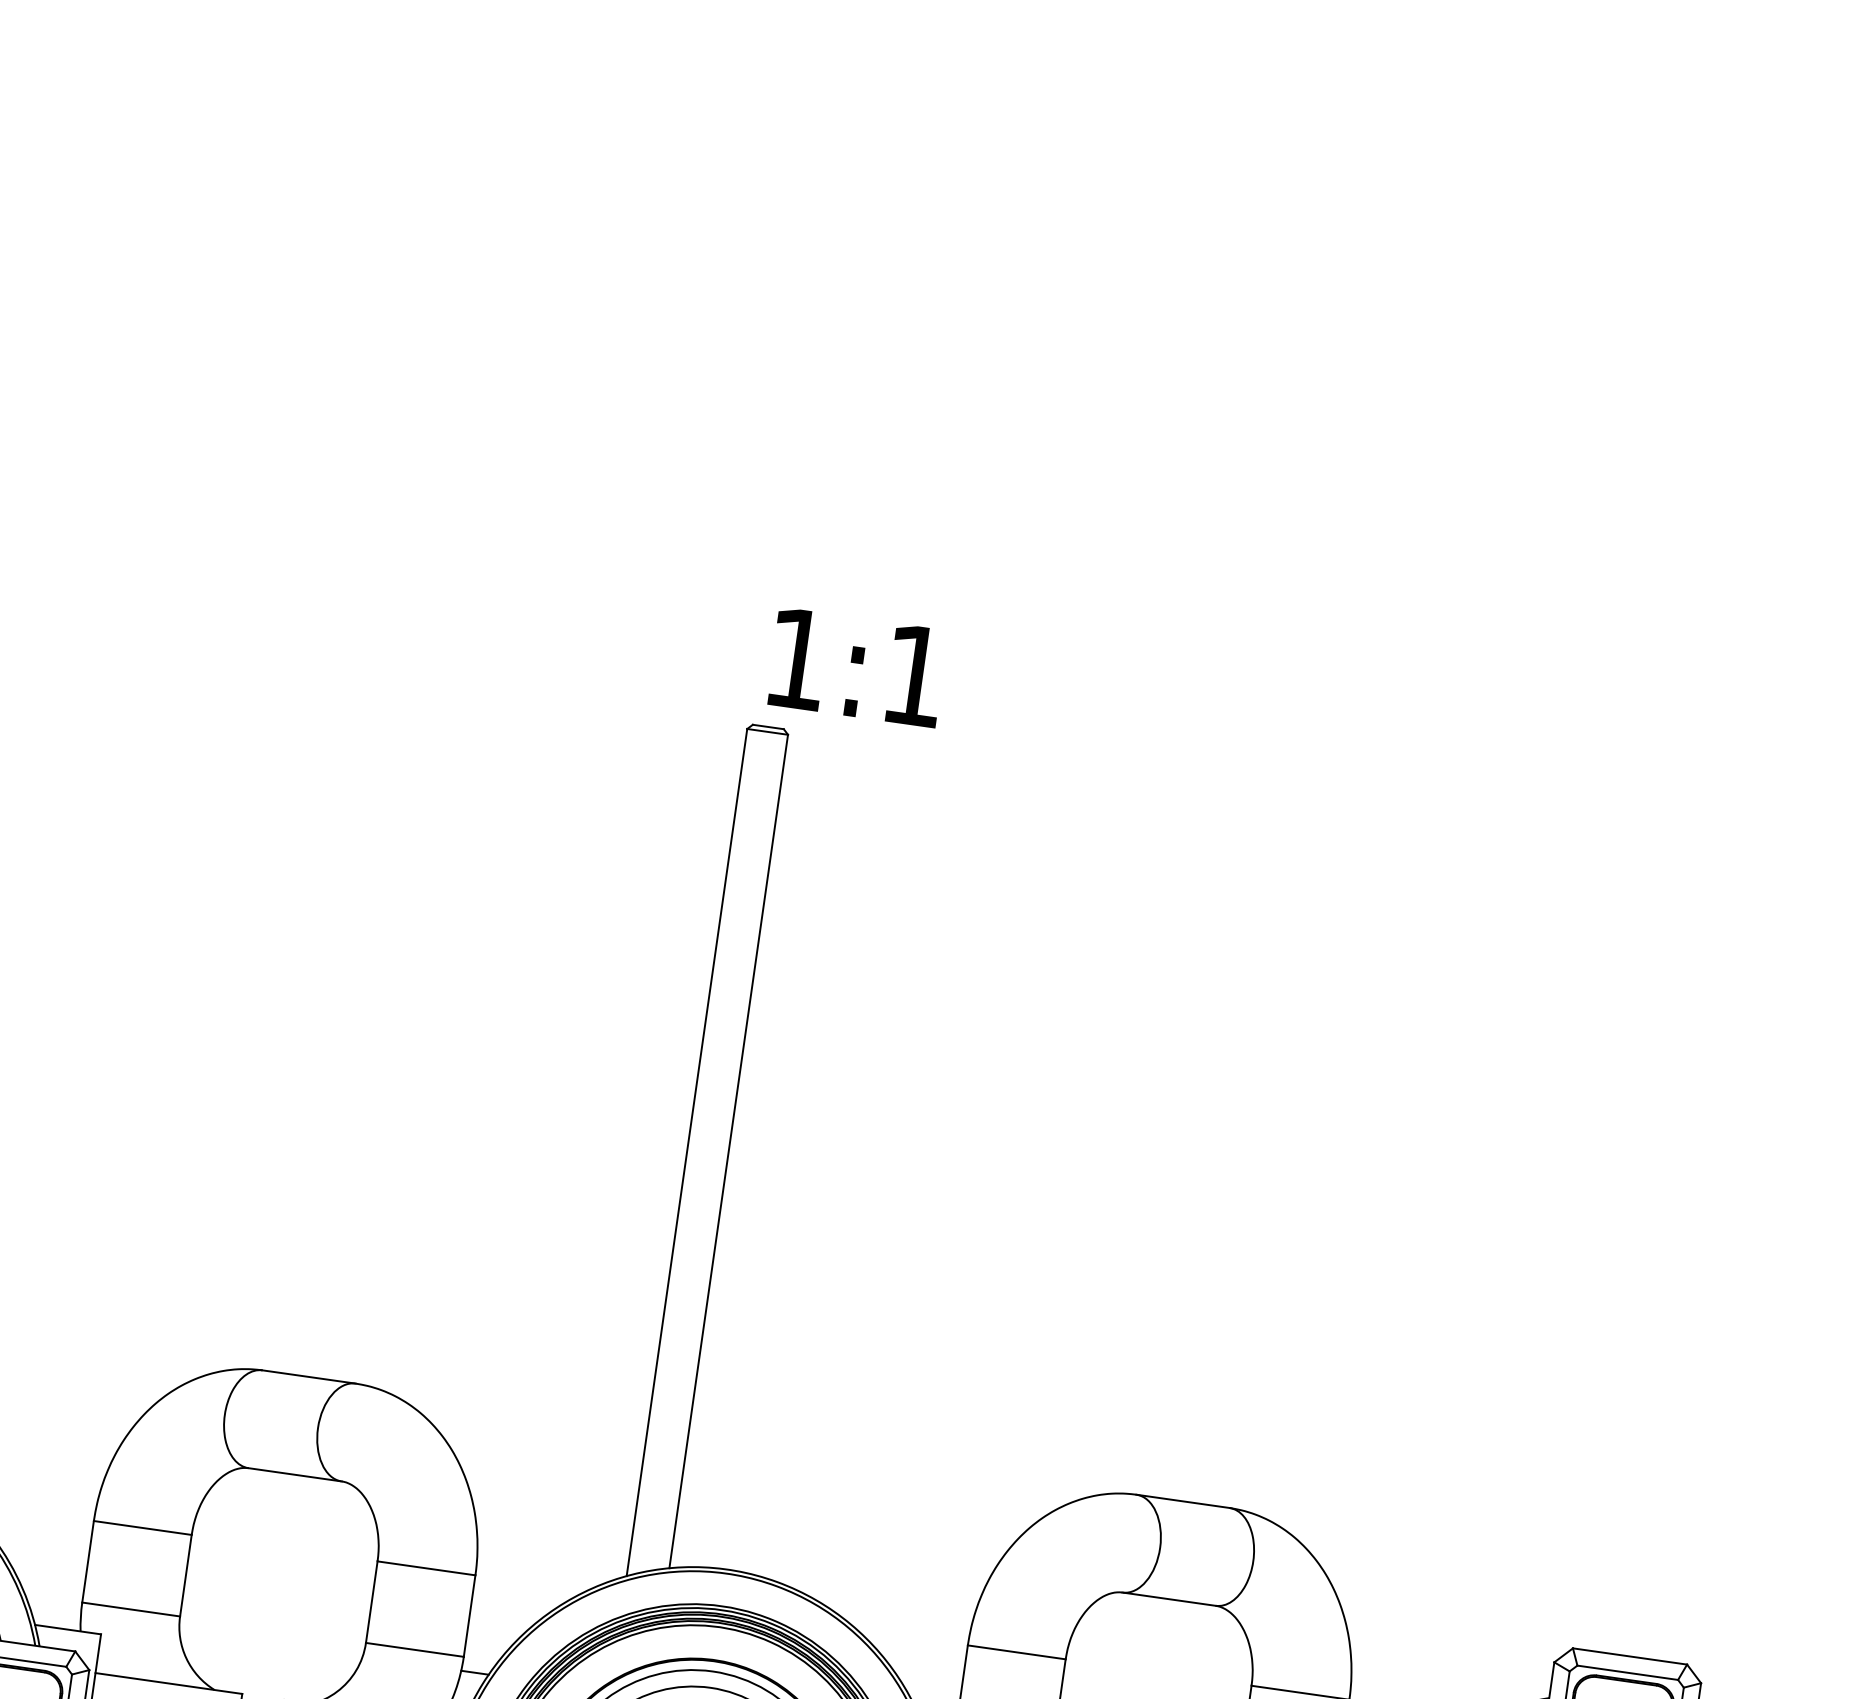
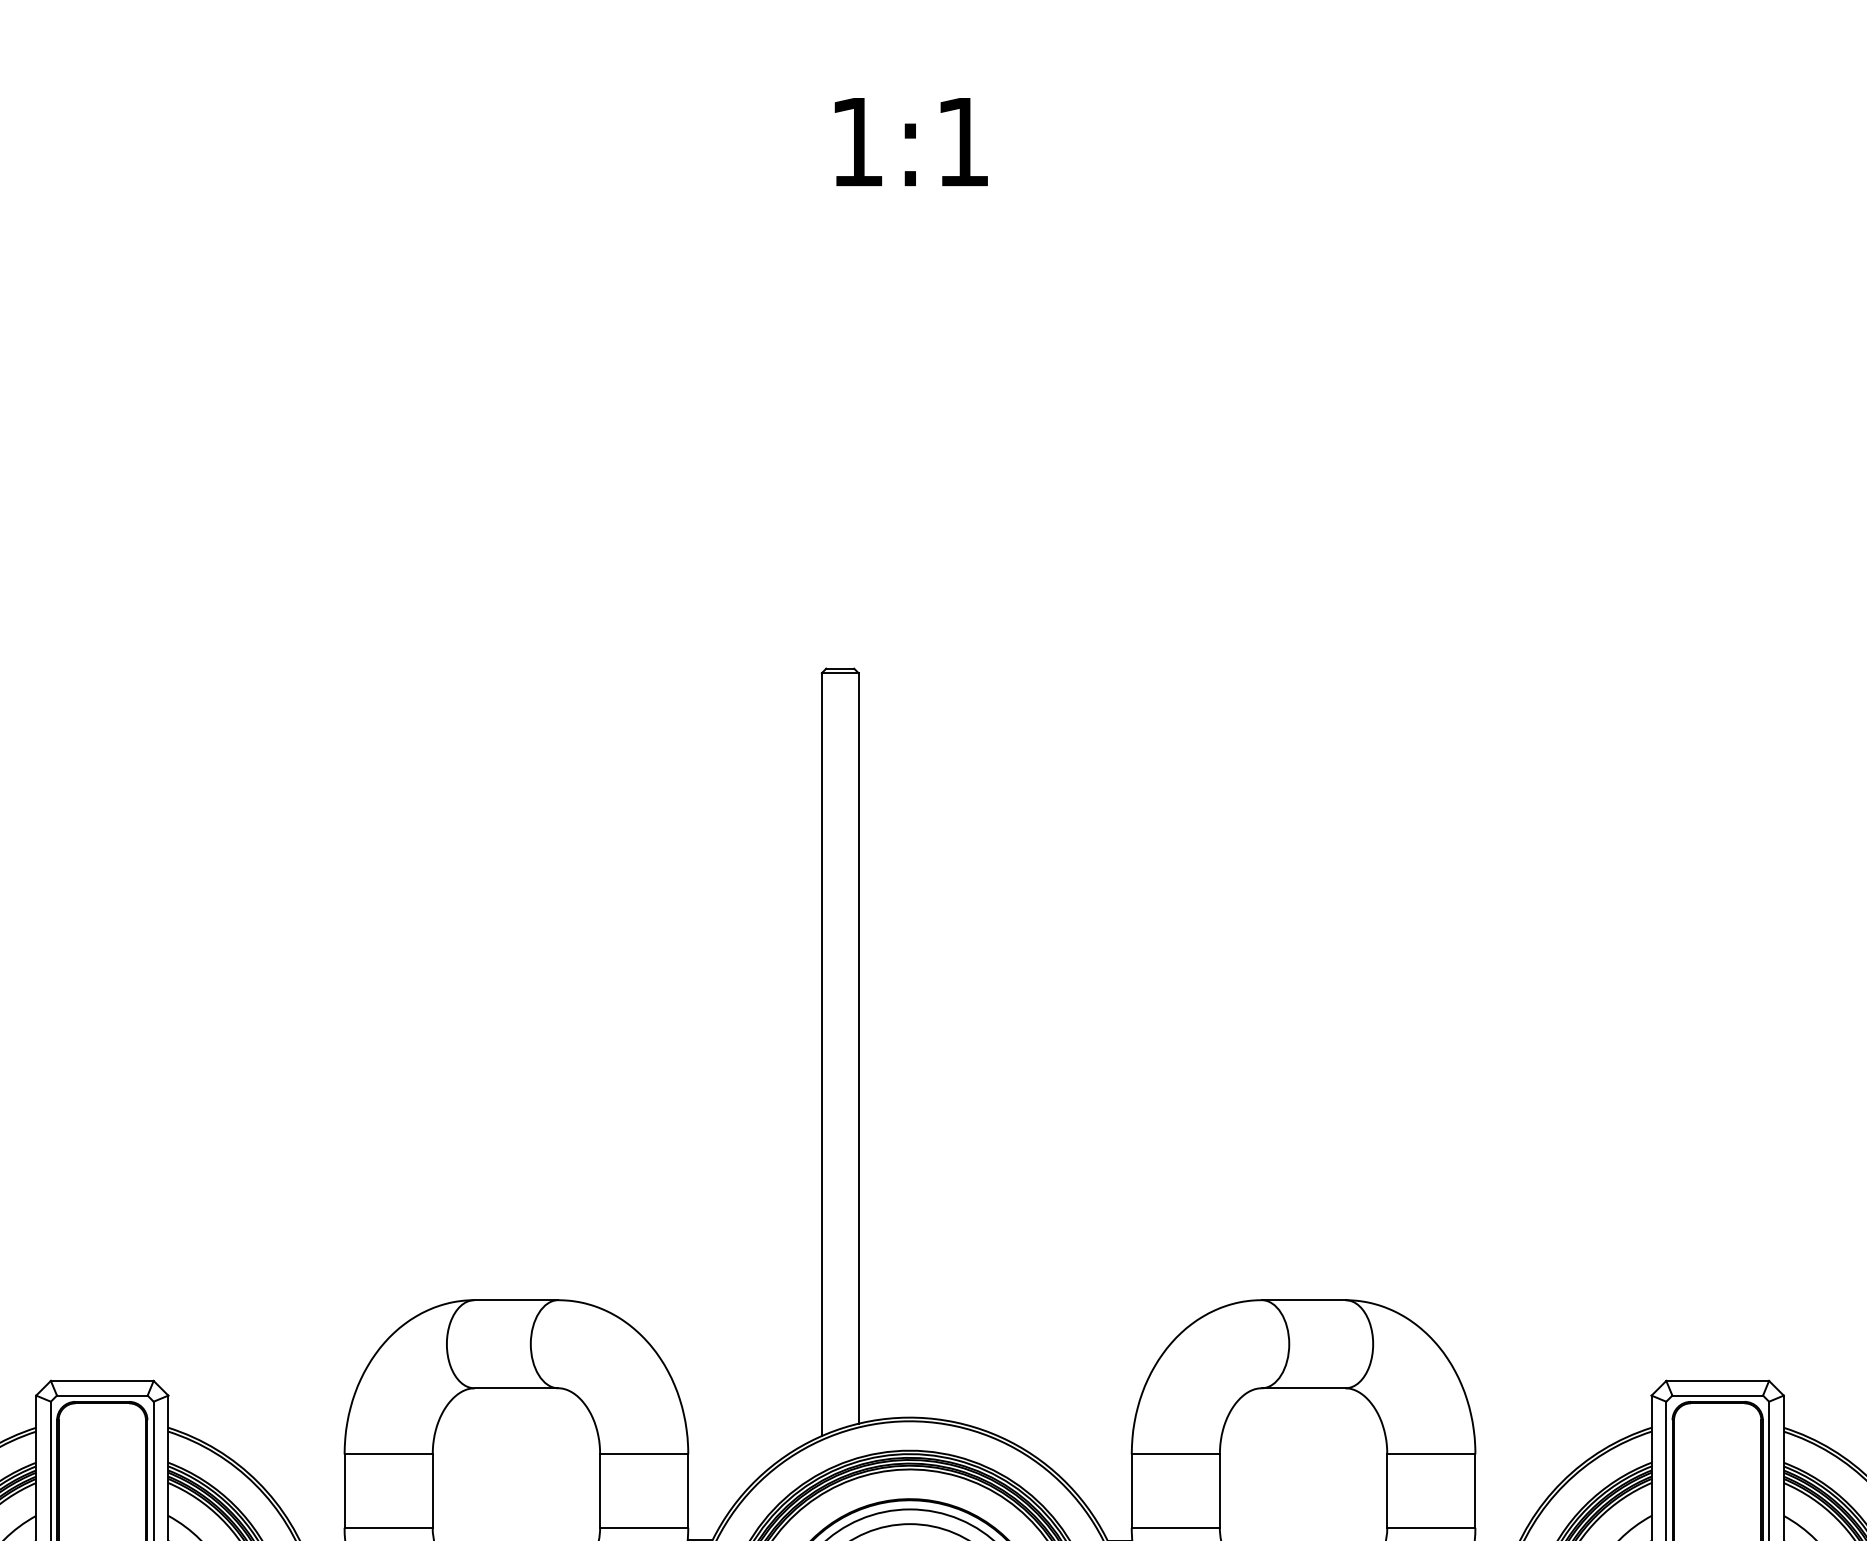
text: (856, 667) -> (910, 142), moved

